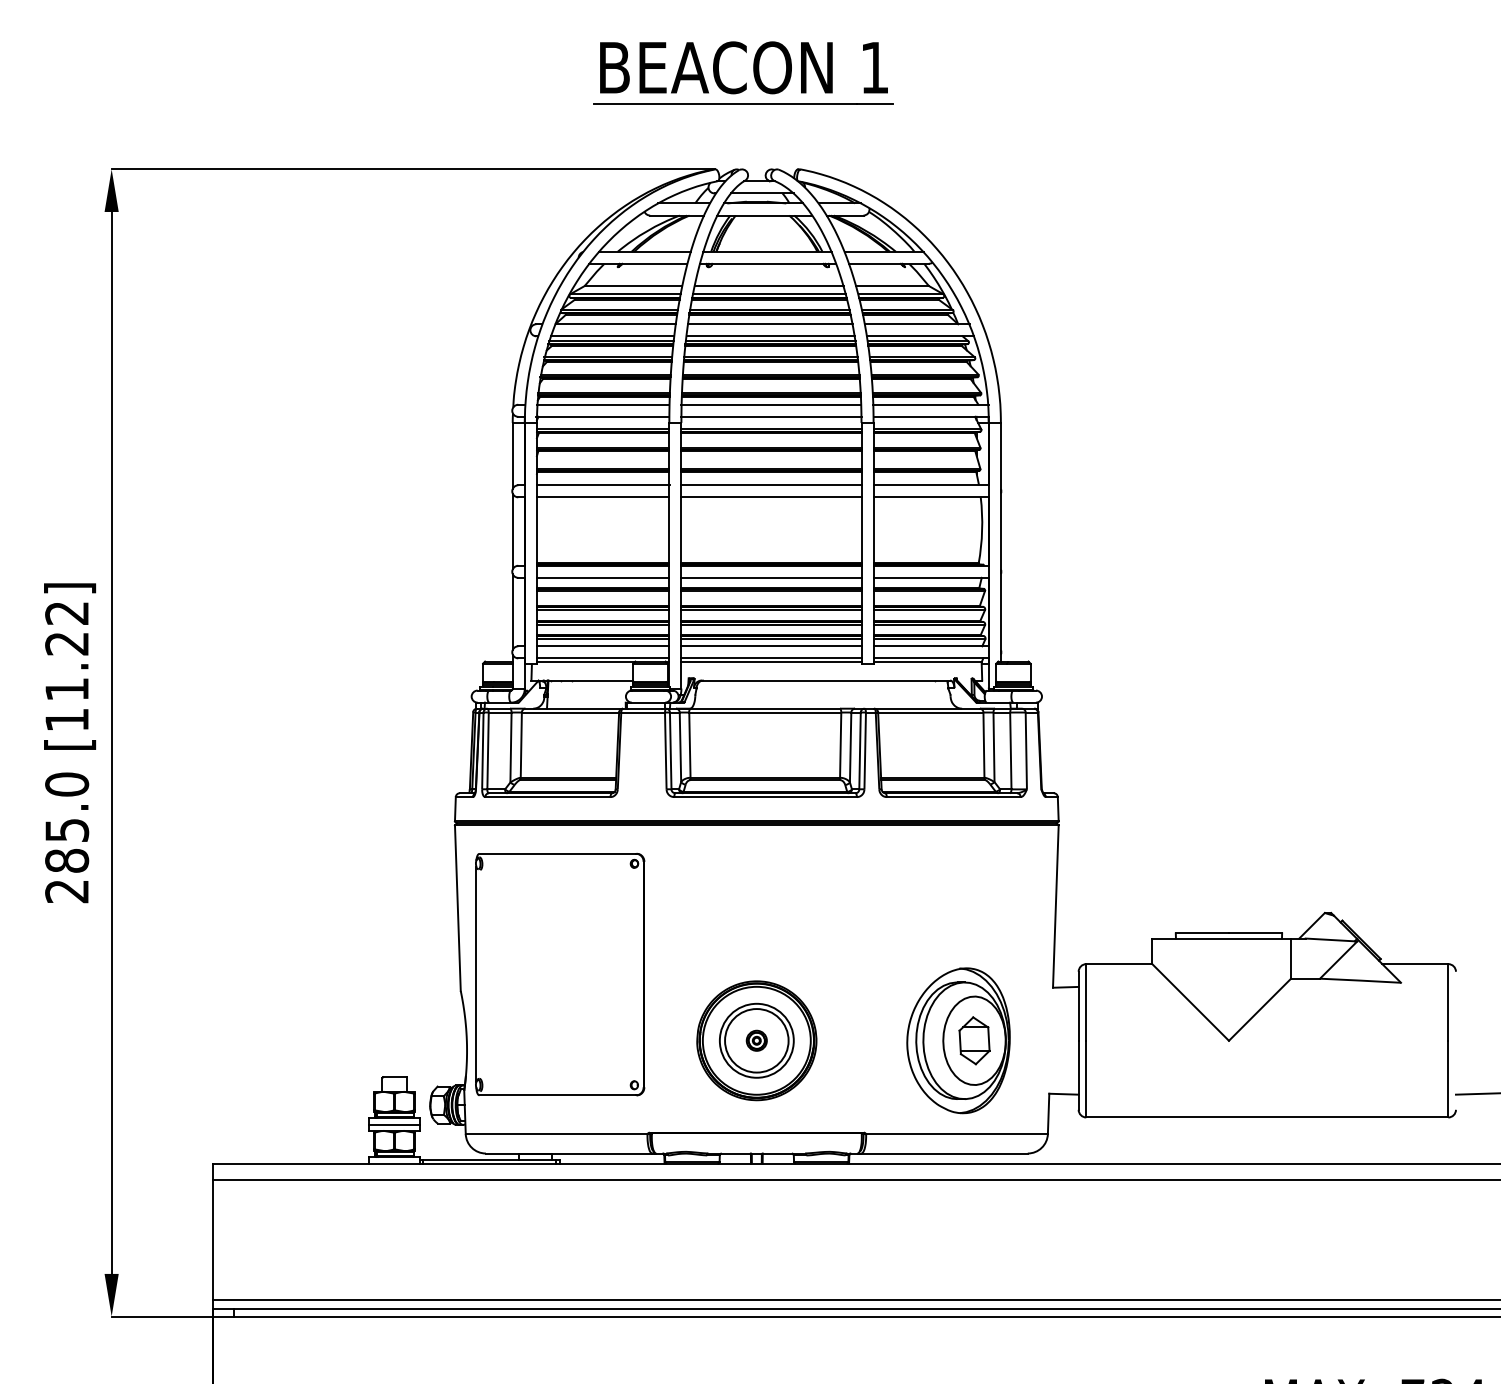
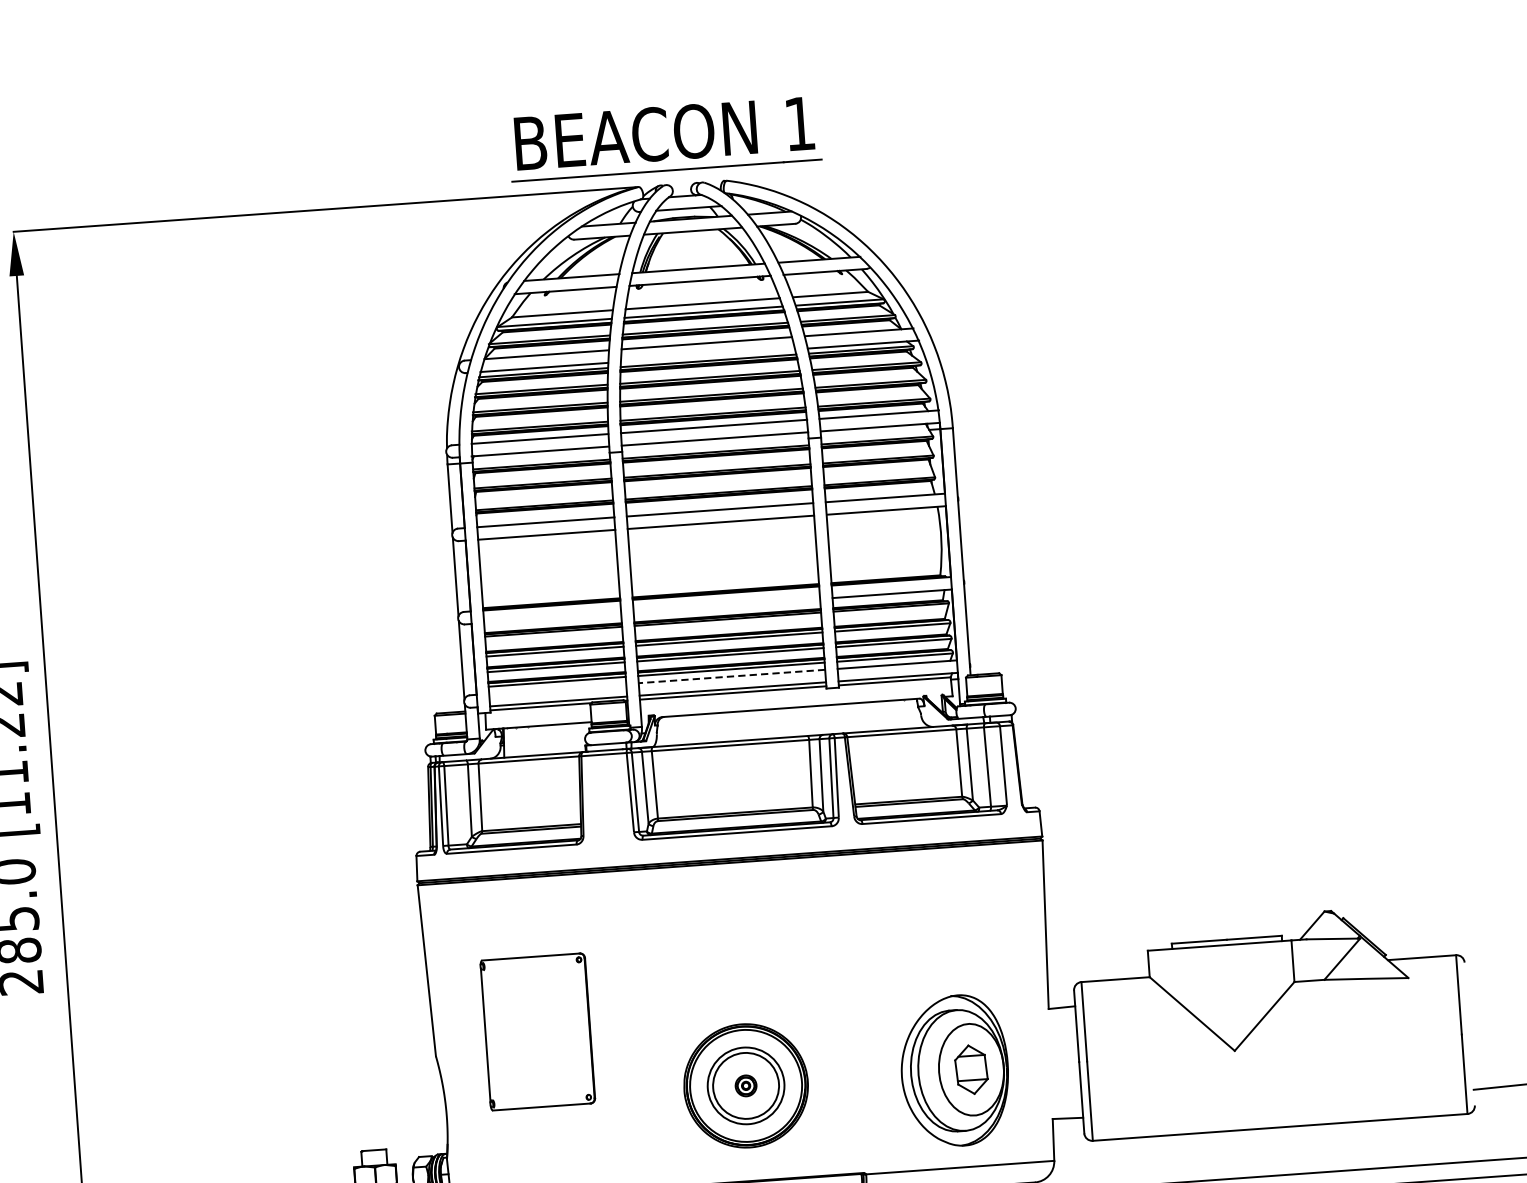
part: (753, 72) -> (674, 137), moved
line: (770, 336) -> (707, 355), removed
line: (602, 577) -> (551, 617), removed
line: (771, 577) -> (726, 605), removed
line: (602, 646) -> (557, 689), removed
line: (770, 646) -> (730, 676), solid -> dashed
part: (560, 974) -> (537, 1031), size x0.6

